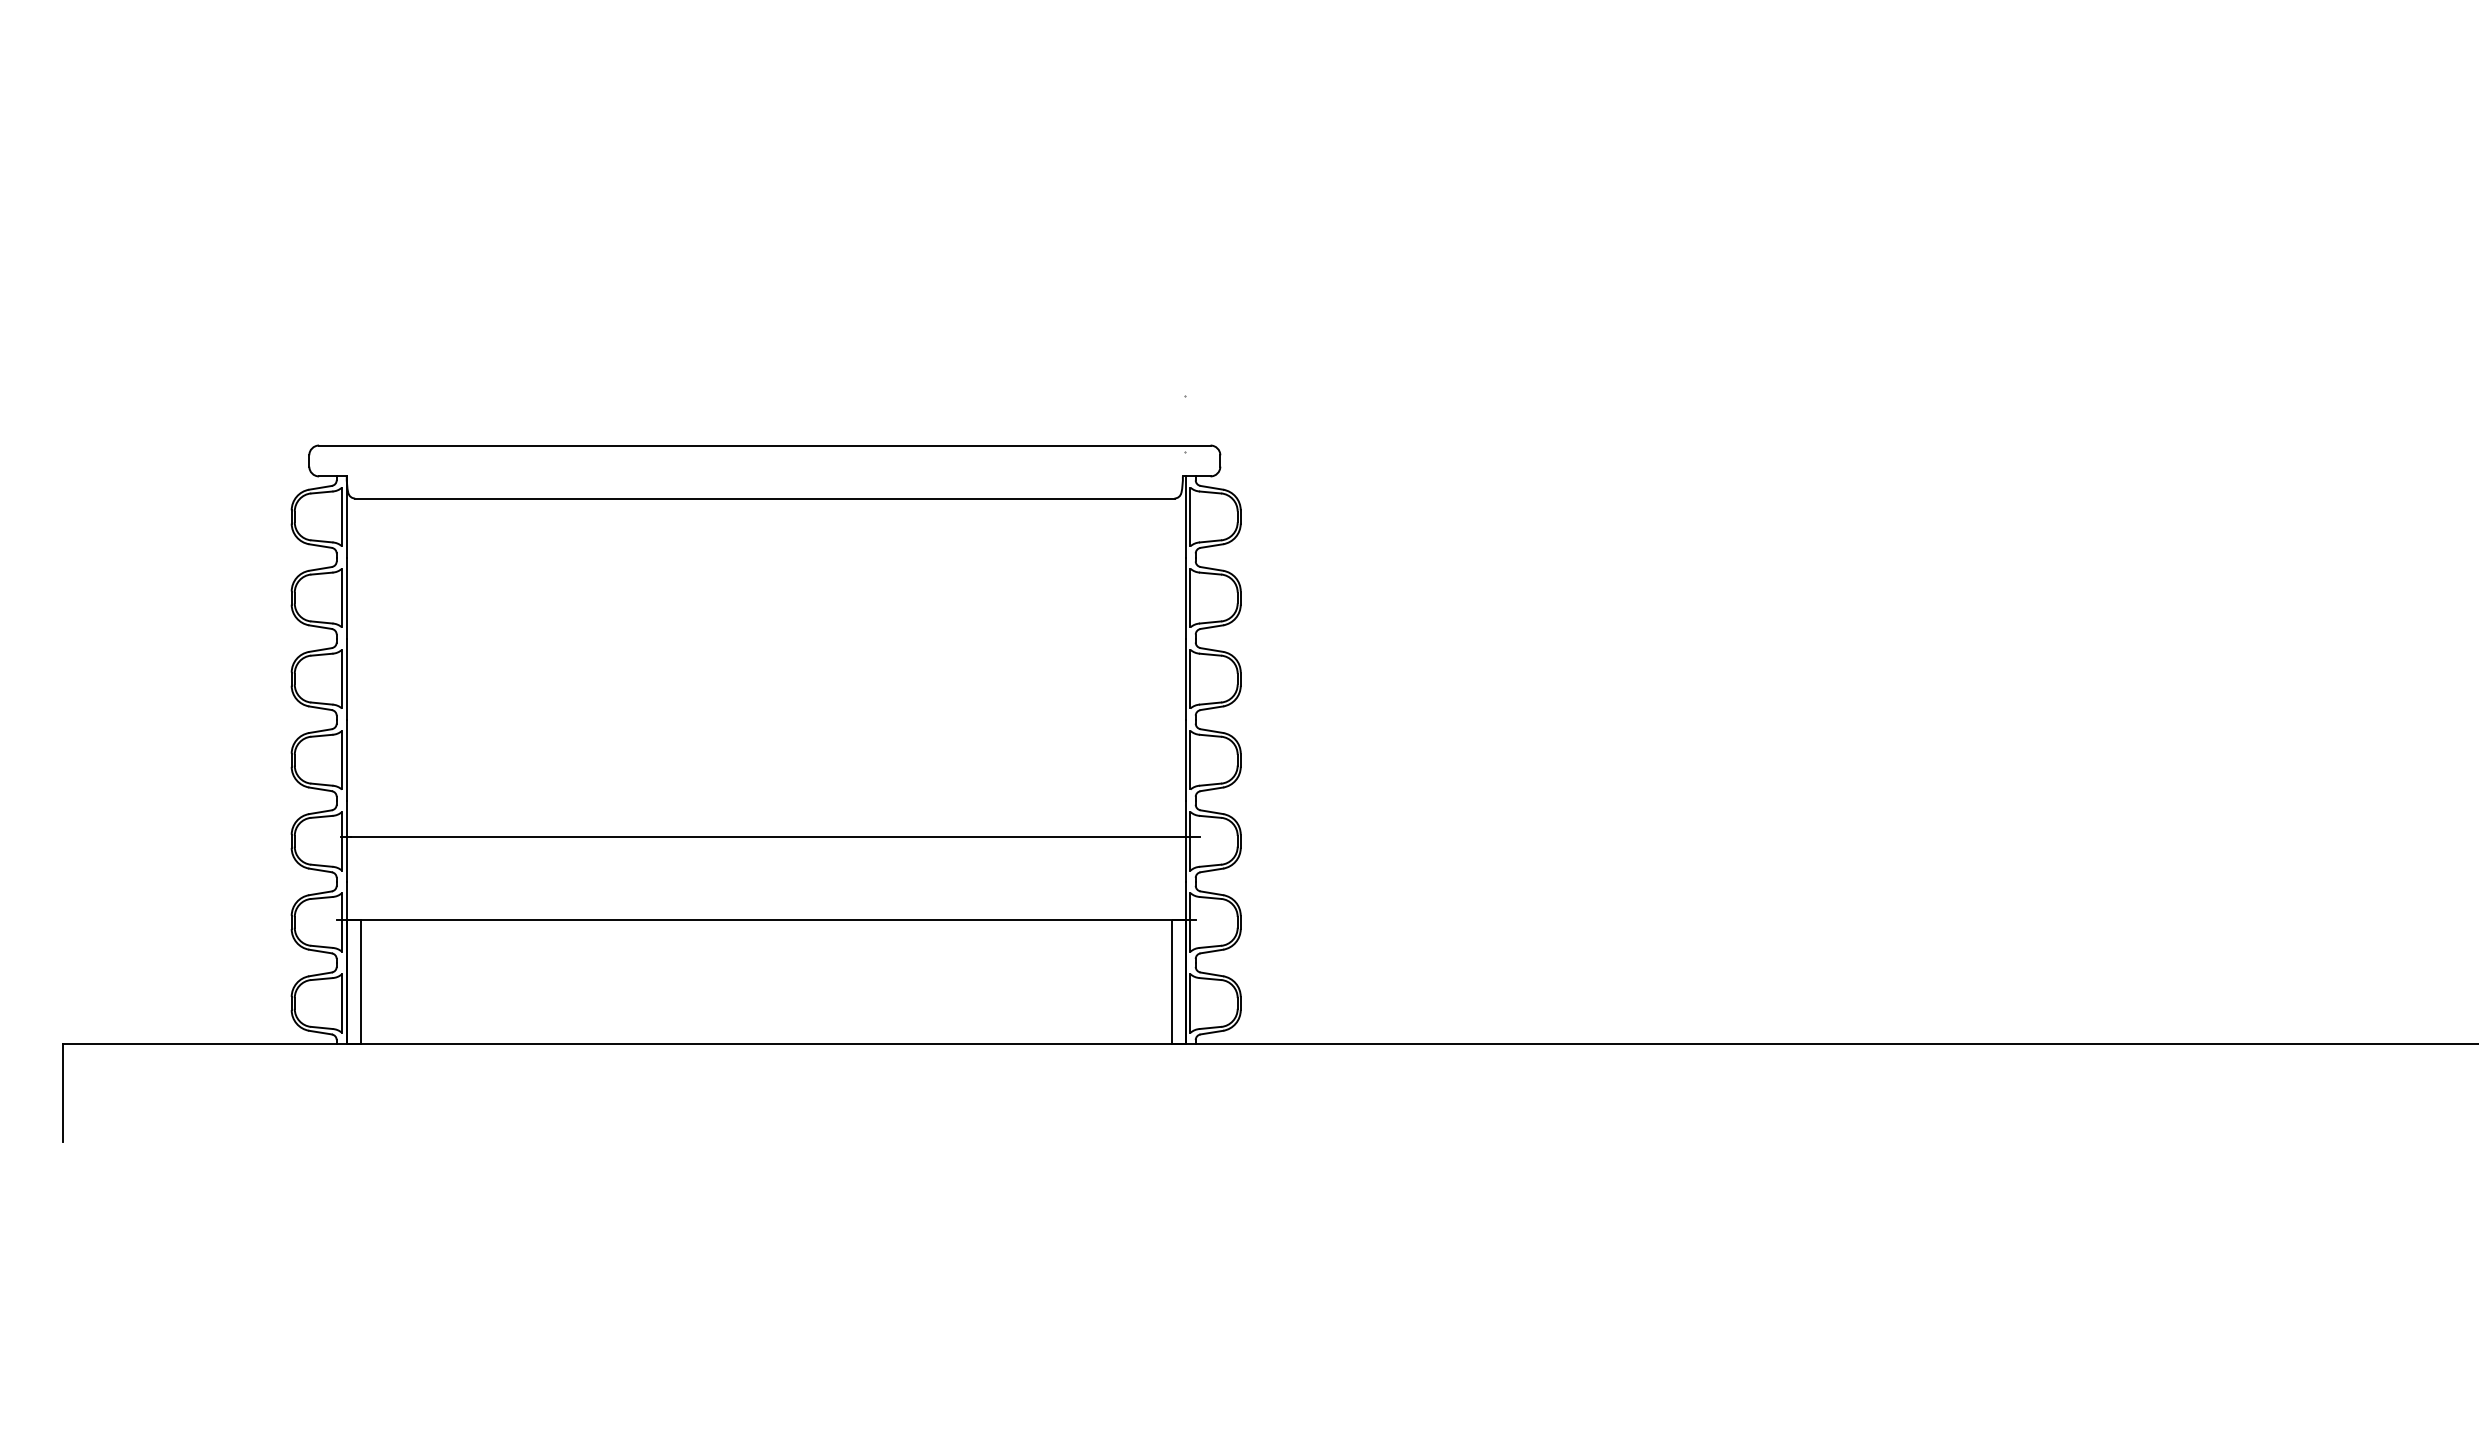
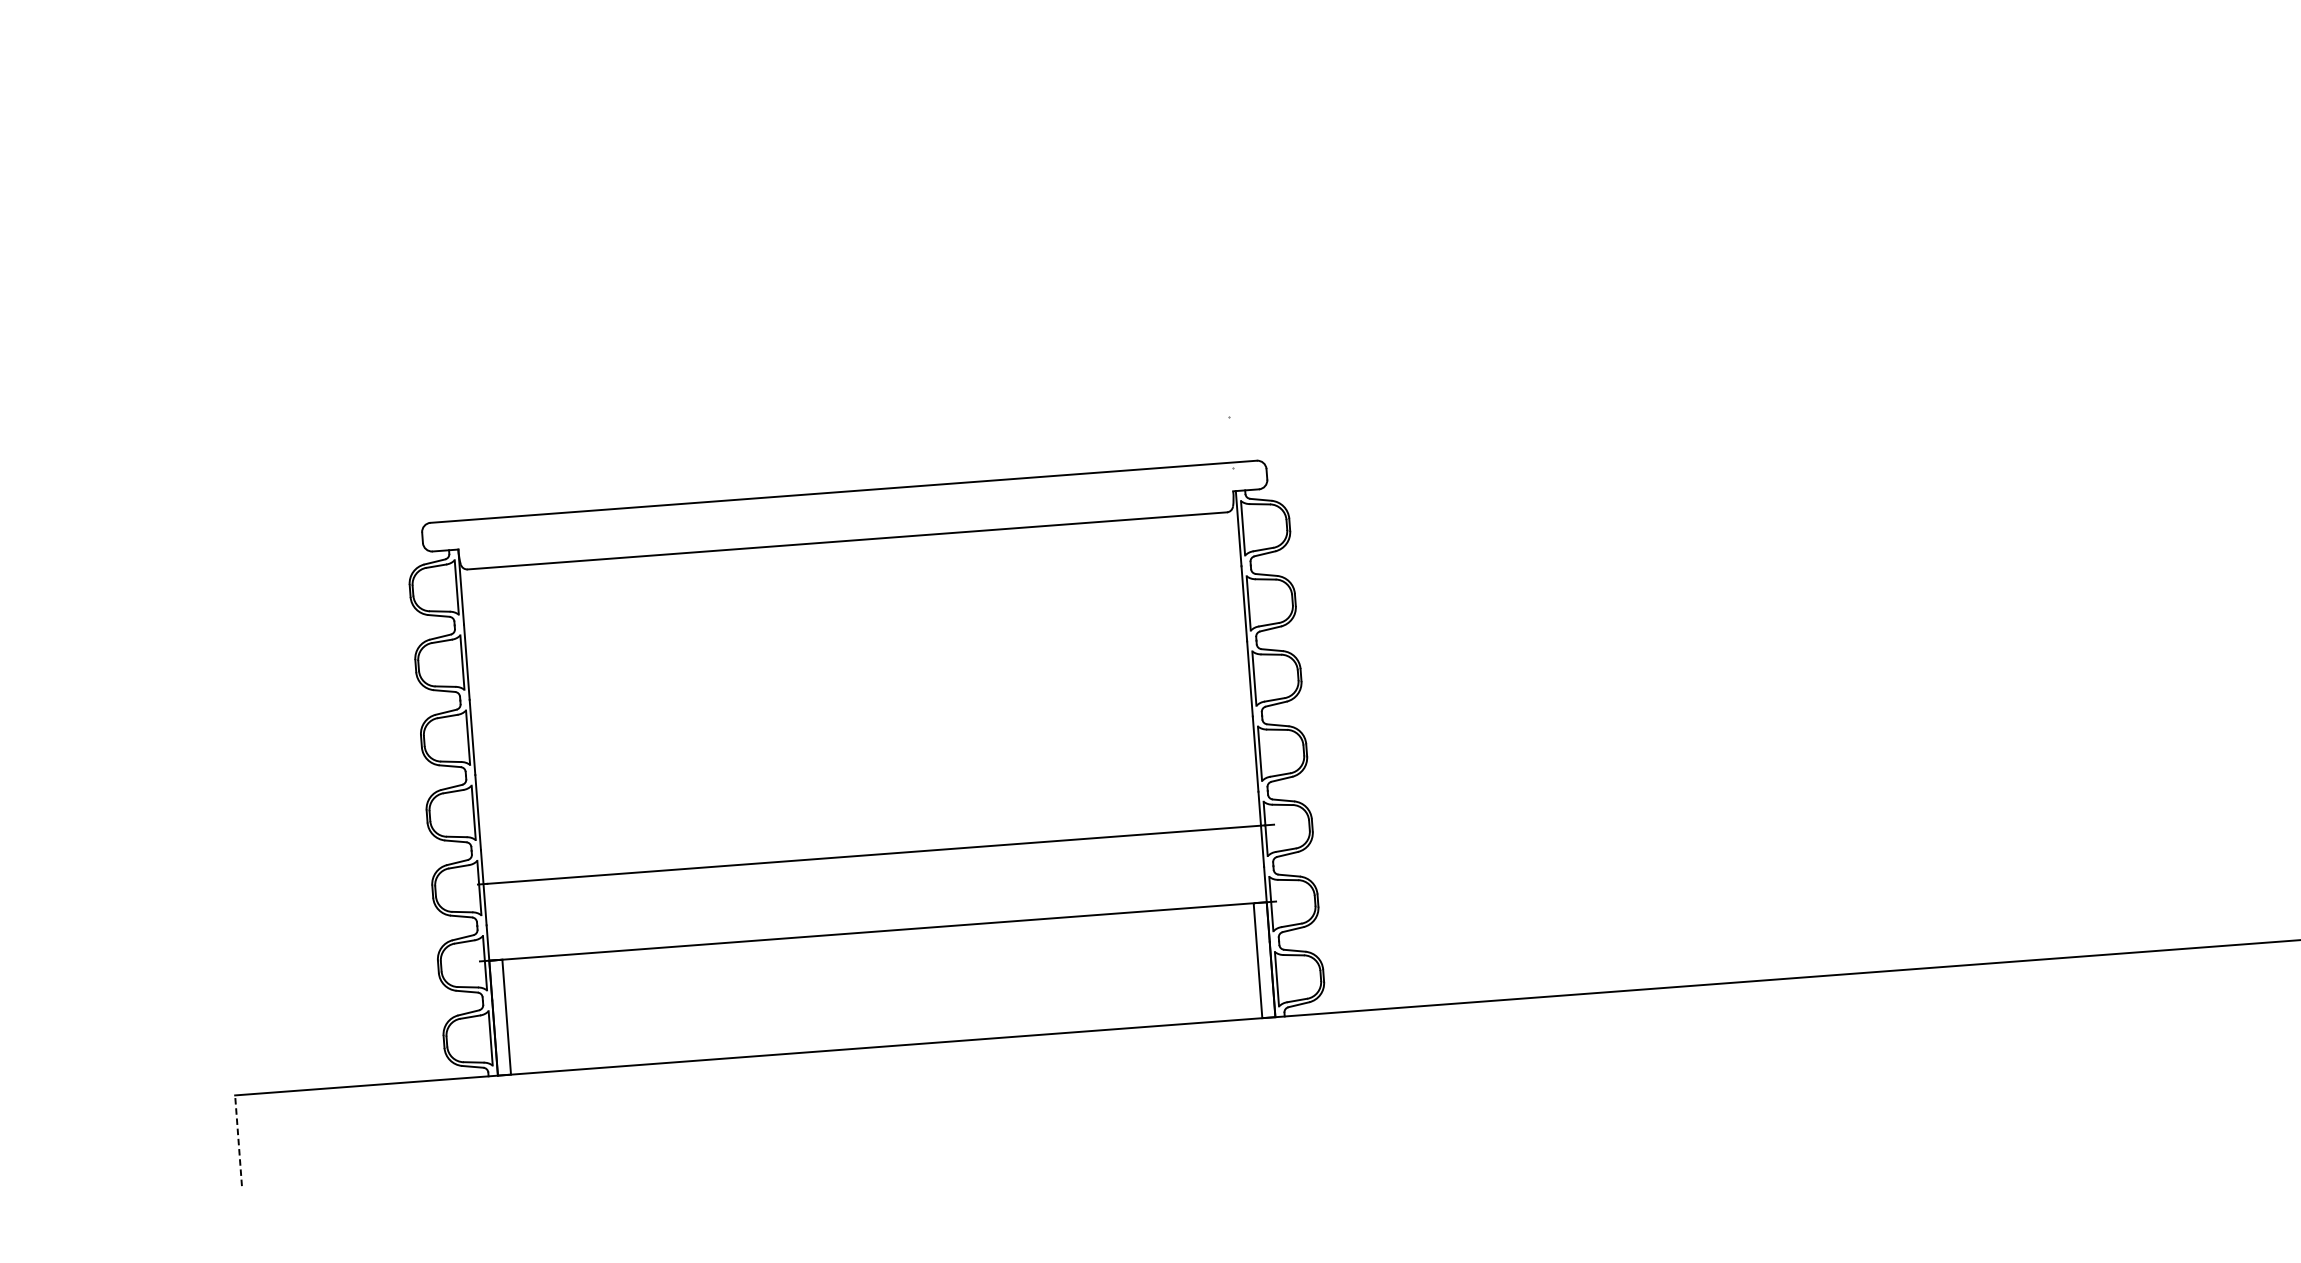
line: (63, 1093) -> (238, 1141), solid -> dashed

